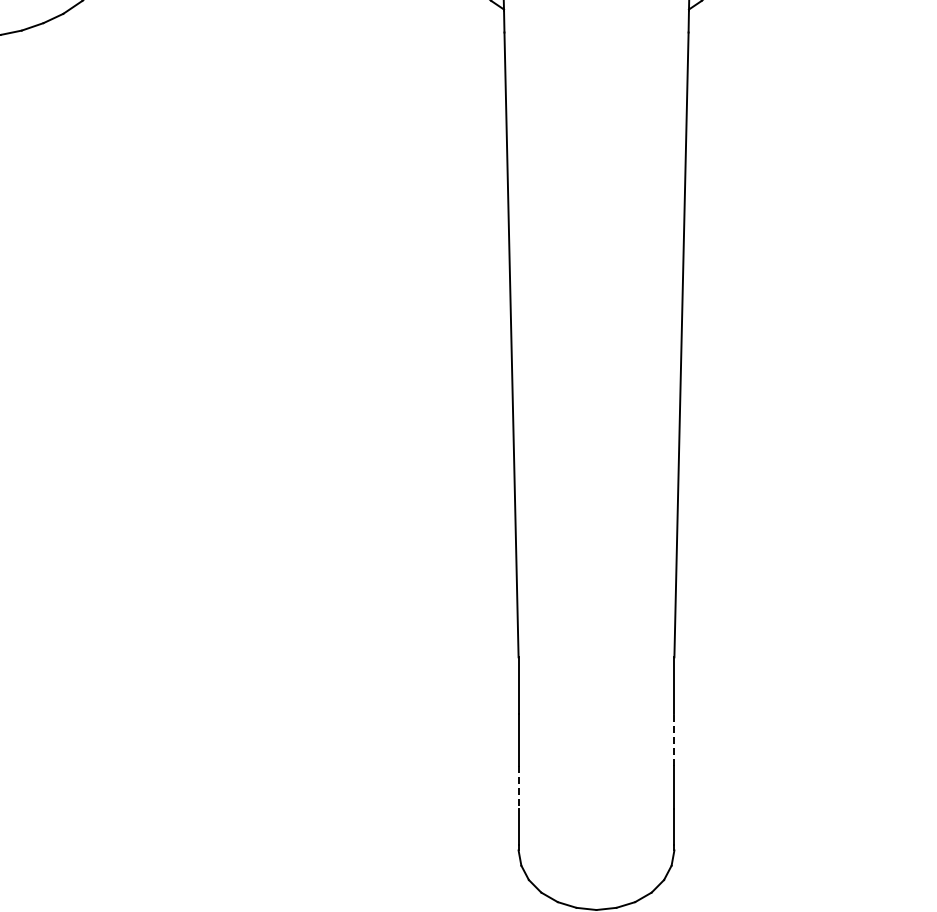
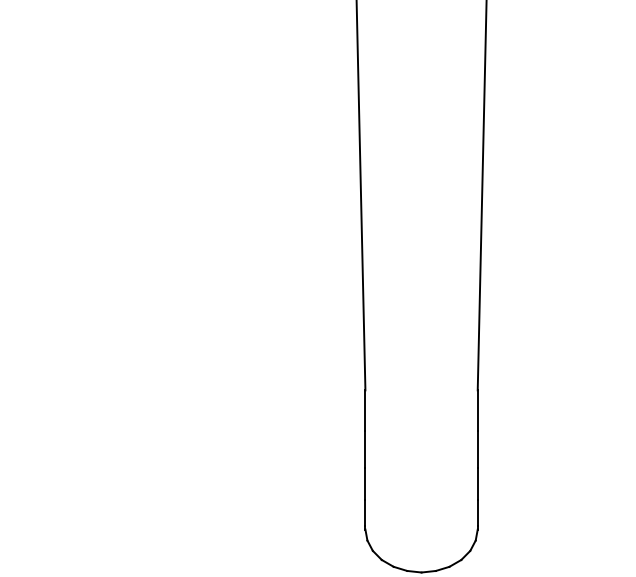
line: (674, 739) -> (477, 449), dashed -> solid
line: (518, 787) -> (365, 484), dashed -> solid

